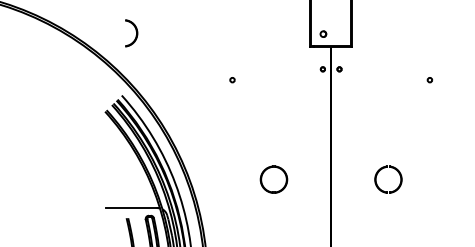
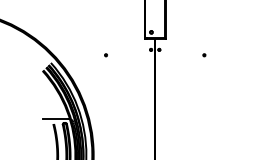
part: (130, 32) -> (55, 31), removed
part: (273, 178) -> (126, 104), removed
part: (387, 178) -> (183, 104), removed

